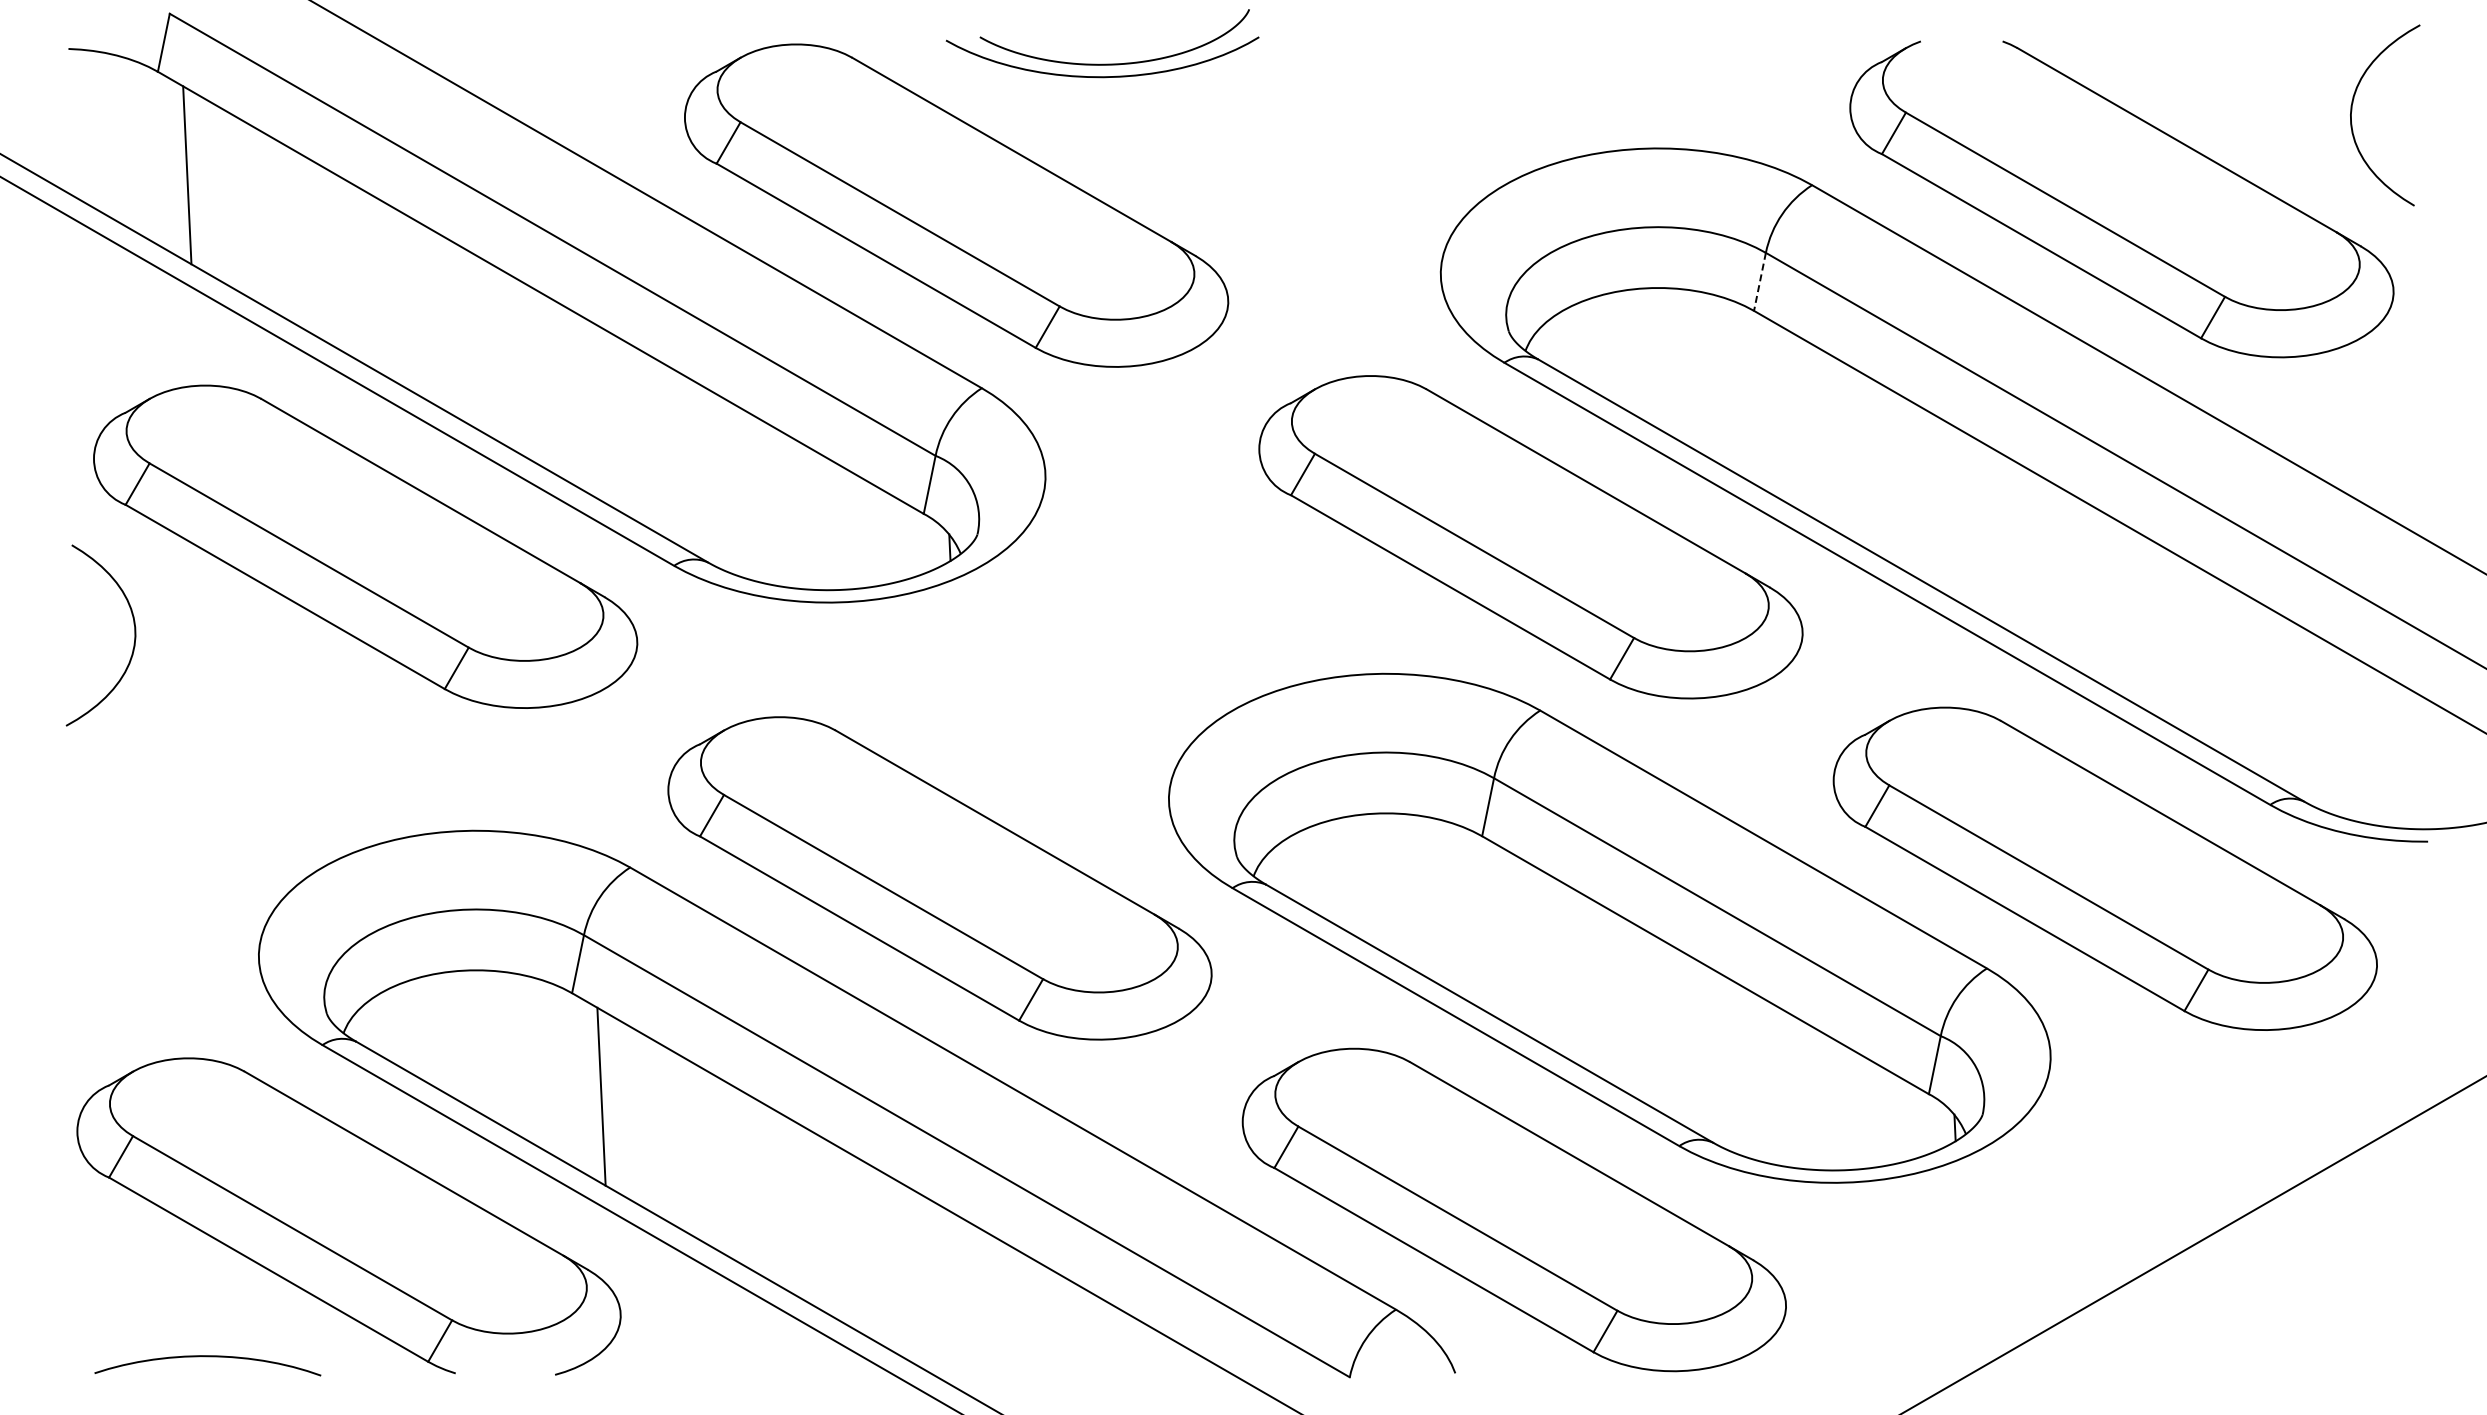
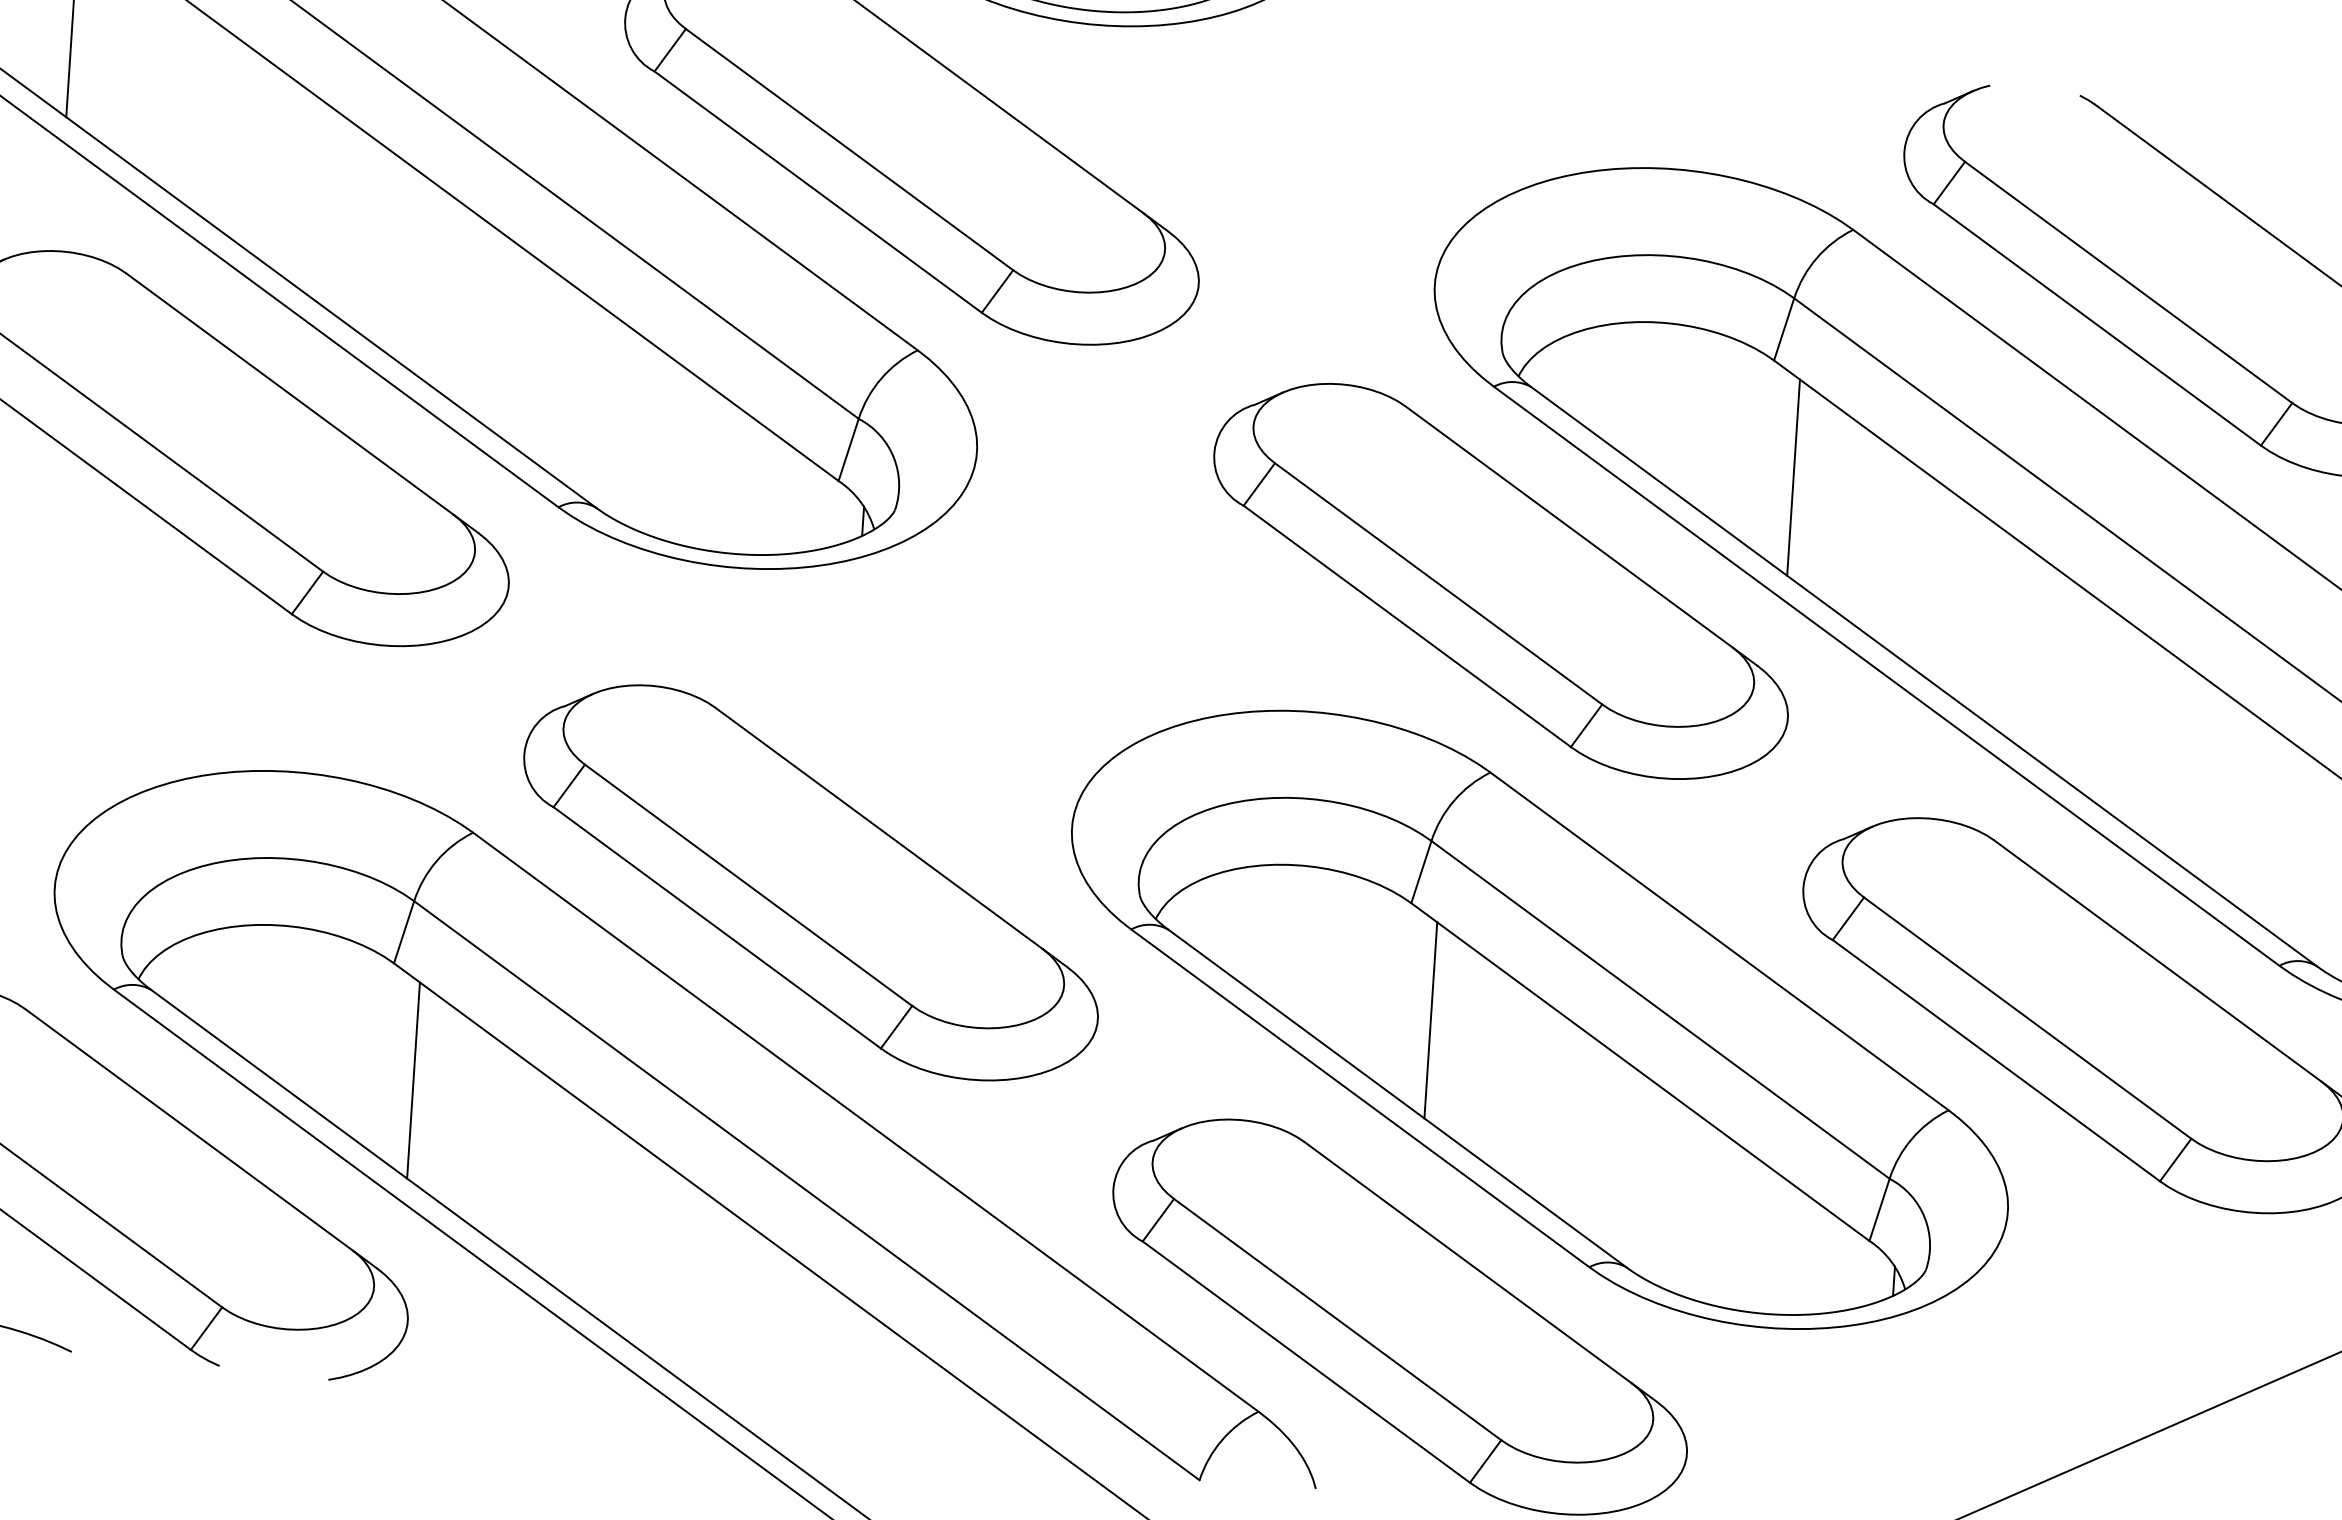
line: (1759, 281) -> (1783, 328), dashed -> solid
line: (1783, 414) -> (1793, 477), added
line: (1511, 939) -> (1430, 1020), added

